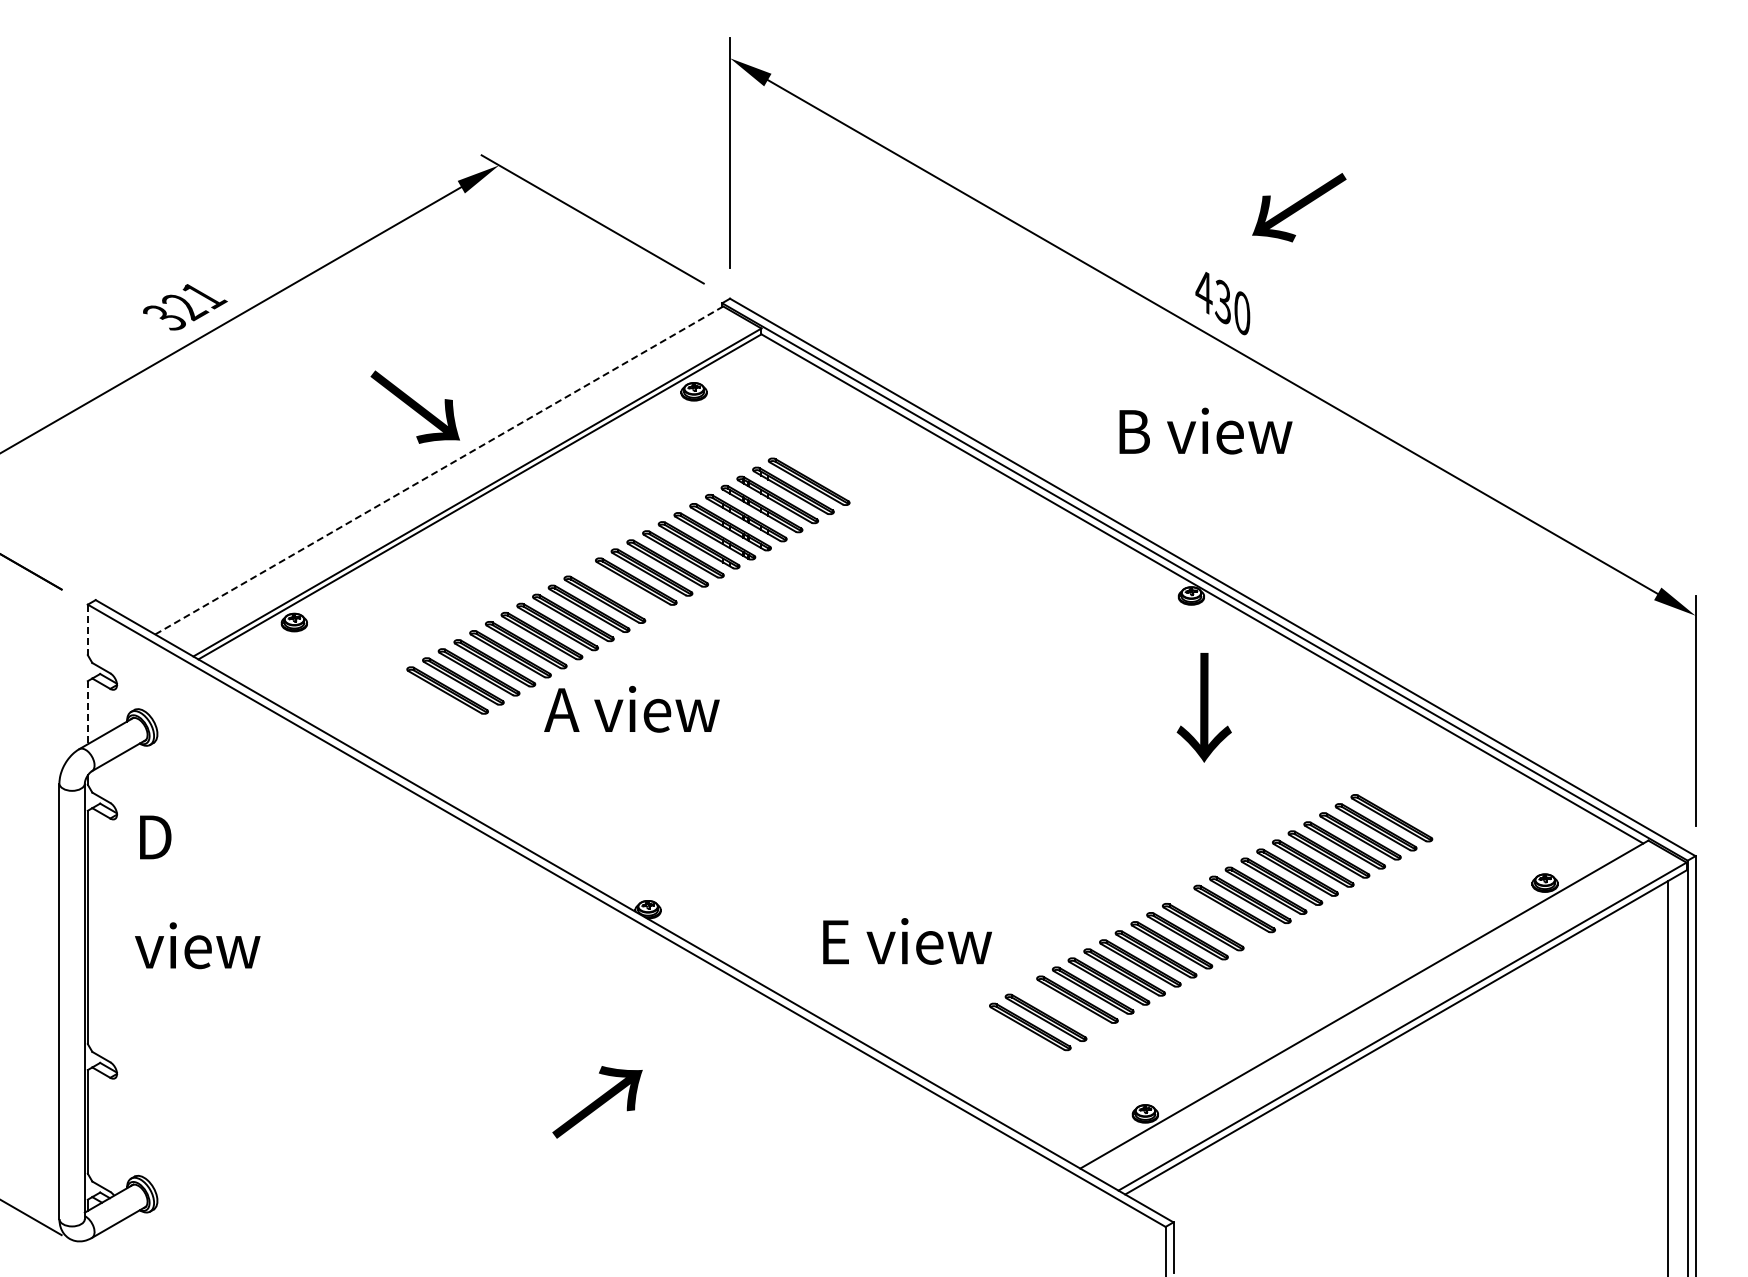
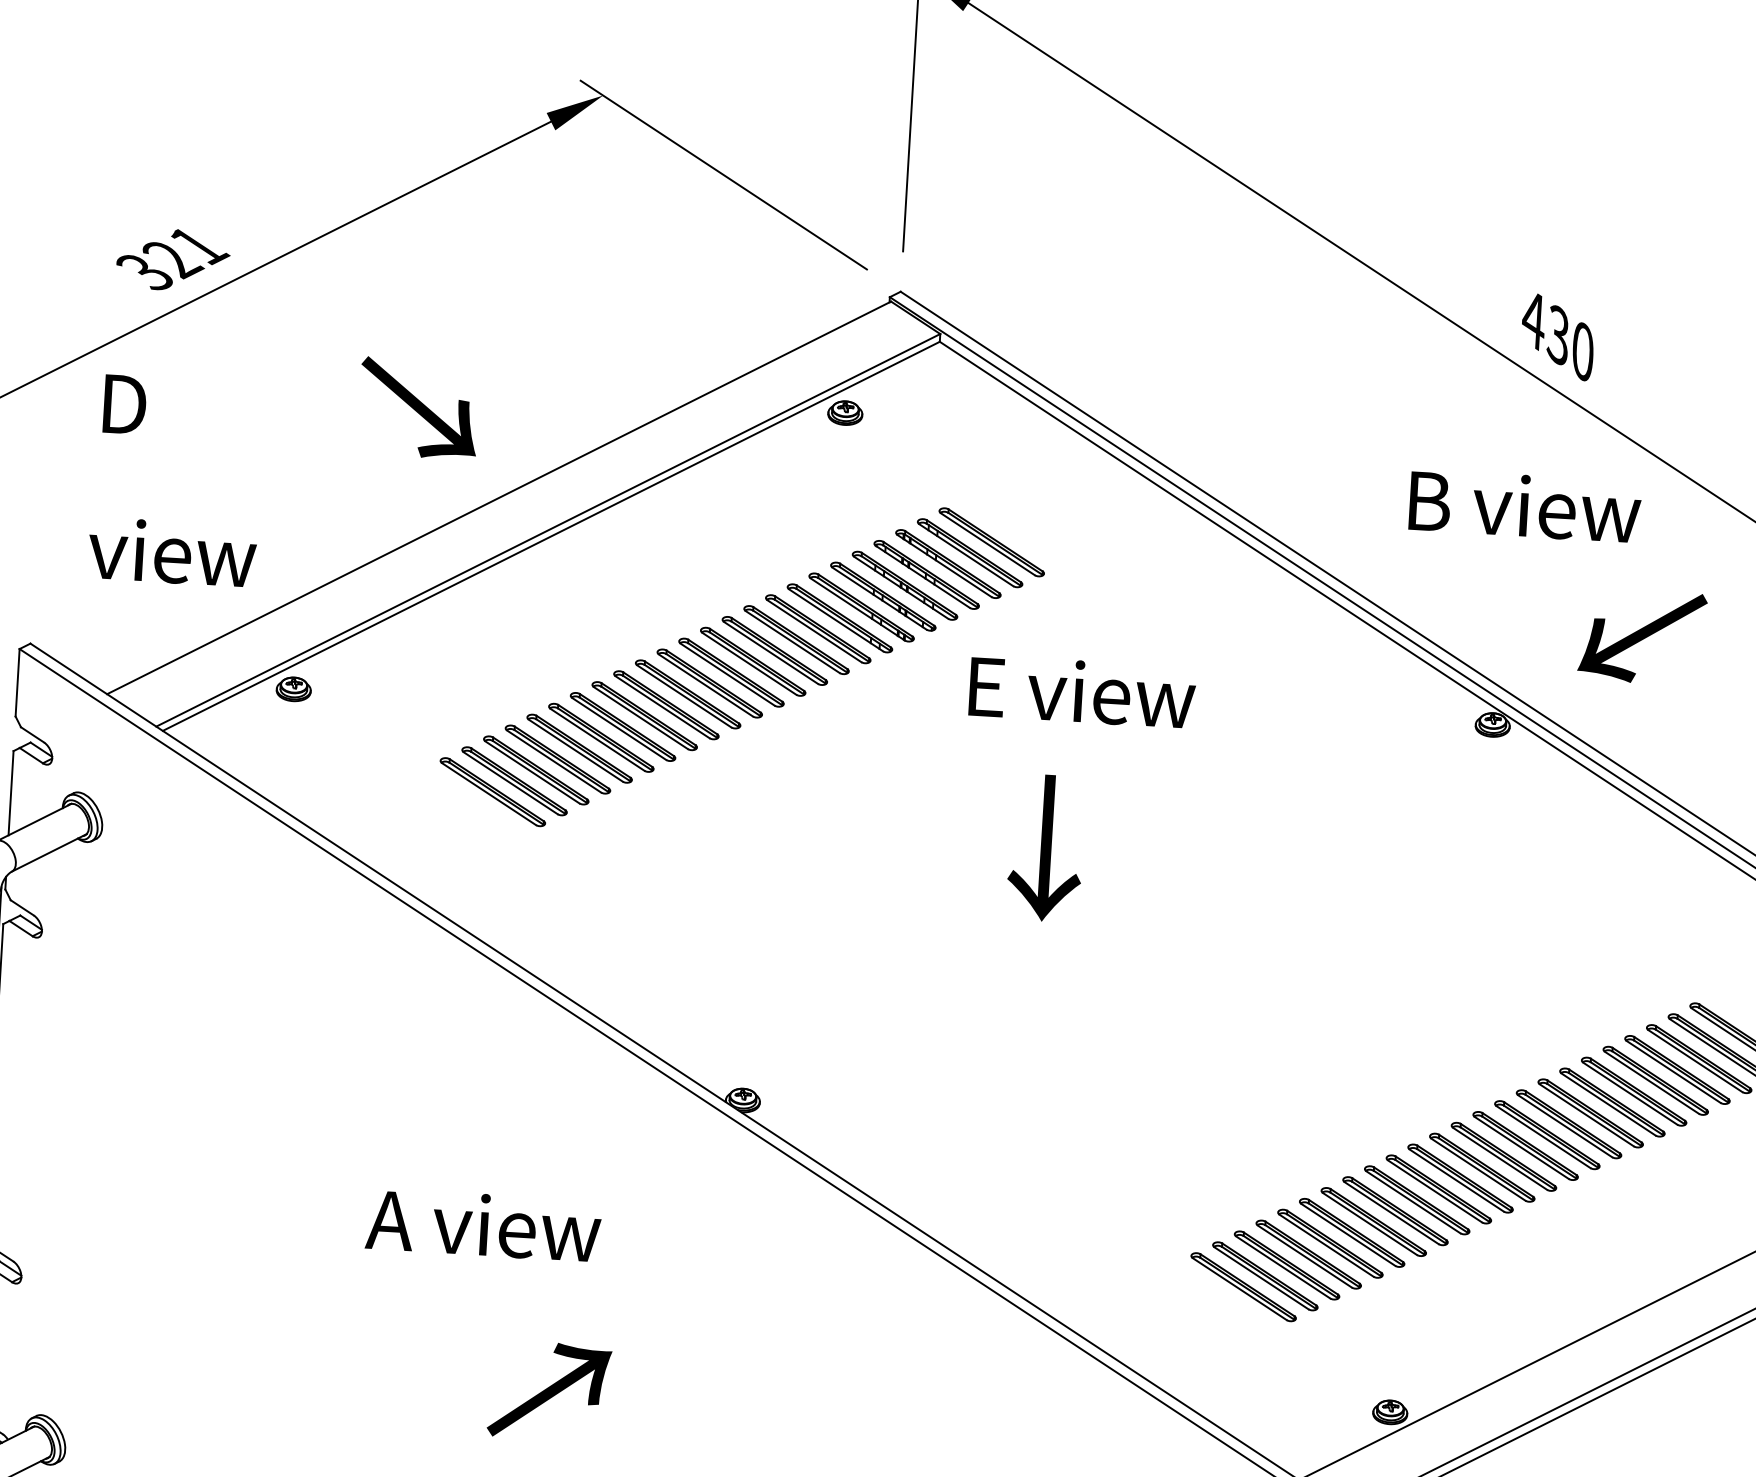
text: (1299, 207) -> (1642, 636), moved
text: (414, 406) -> (417, 407), moved
line: (439, 470) -> (499, 497), dashed -> solid
part: (620, 590) -> (731, 672), added
line: (87, 630) -> (17, 683), dashed -> solid
text: (1203, 707) -> (1045, 847), moved
text: (631, 709) -> (483, 1225), moved
line: (87, 712) -> (10, 792), dashed -> solid
text: (197, 892) -> (176, 481), moved
part: (1218, 917) -> (1503, 1156), added
text: (907, 941) -> (1082, 691), moved
part: (1061, 1008) -> (1286, 1265), added
text: (597, 1102) -> (549, 1391), moved

